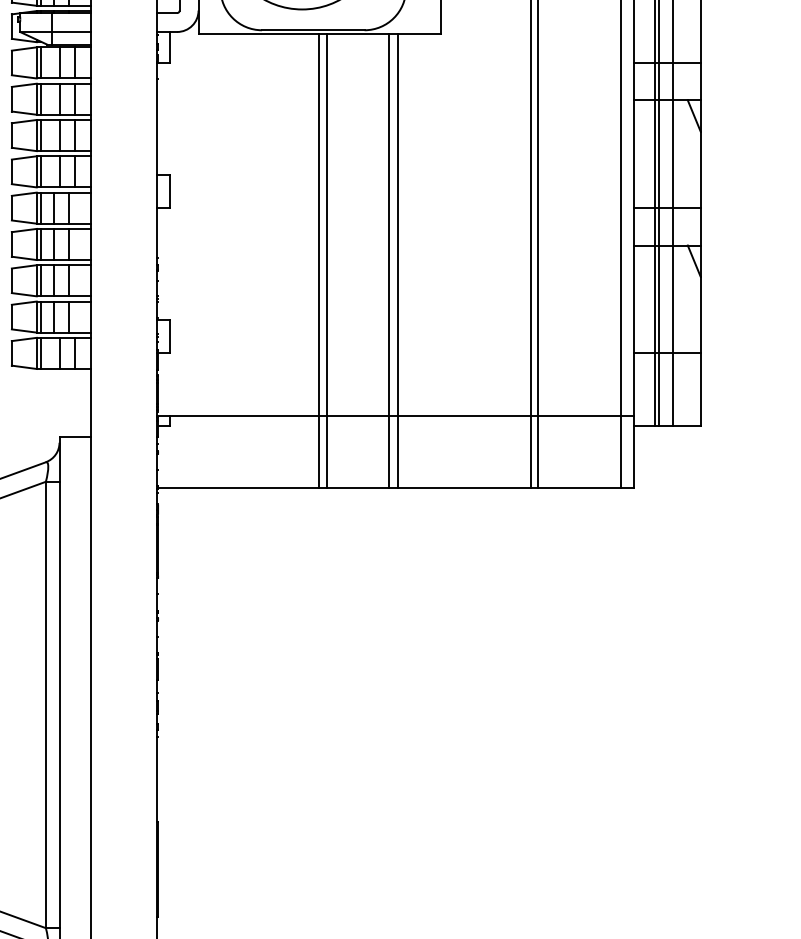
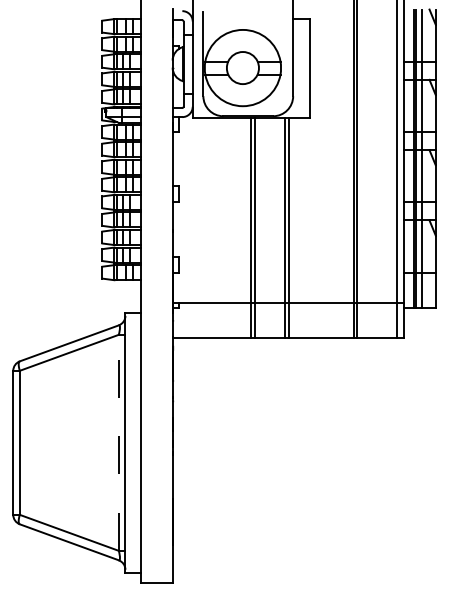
line: (45, 704) -> (118, 442), solid -> dashed

